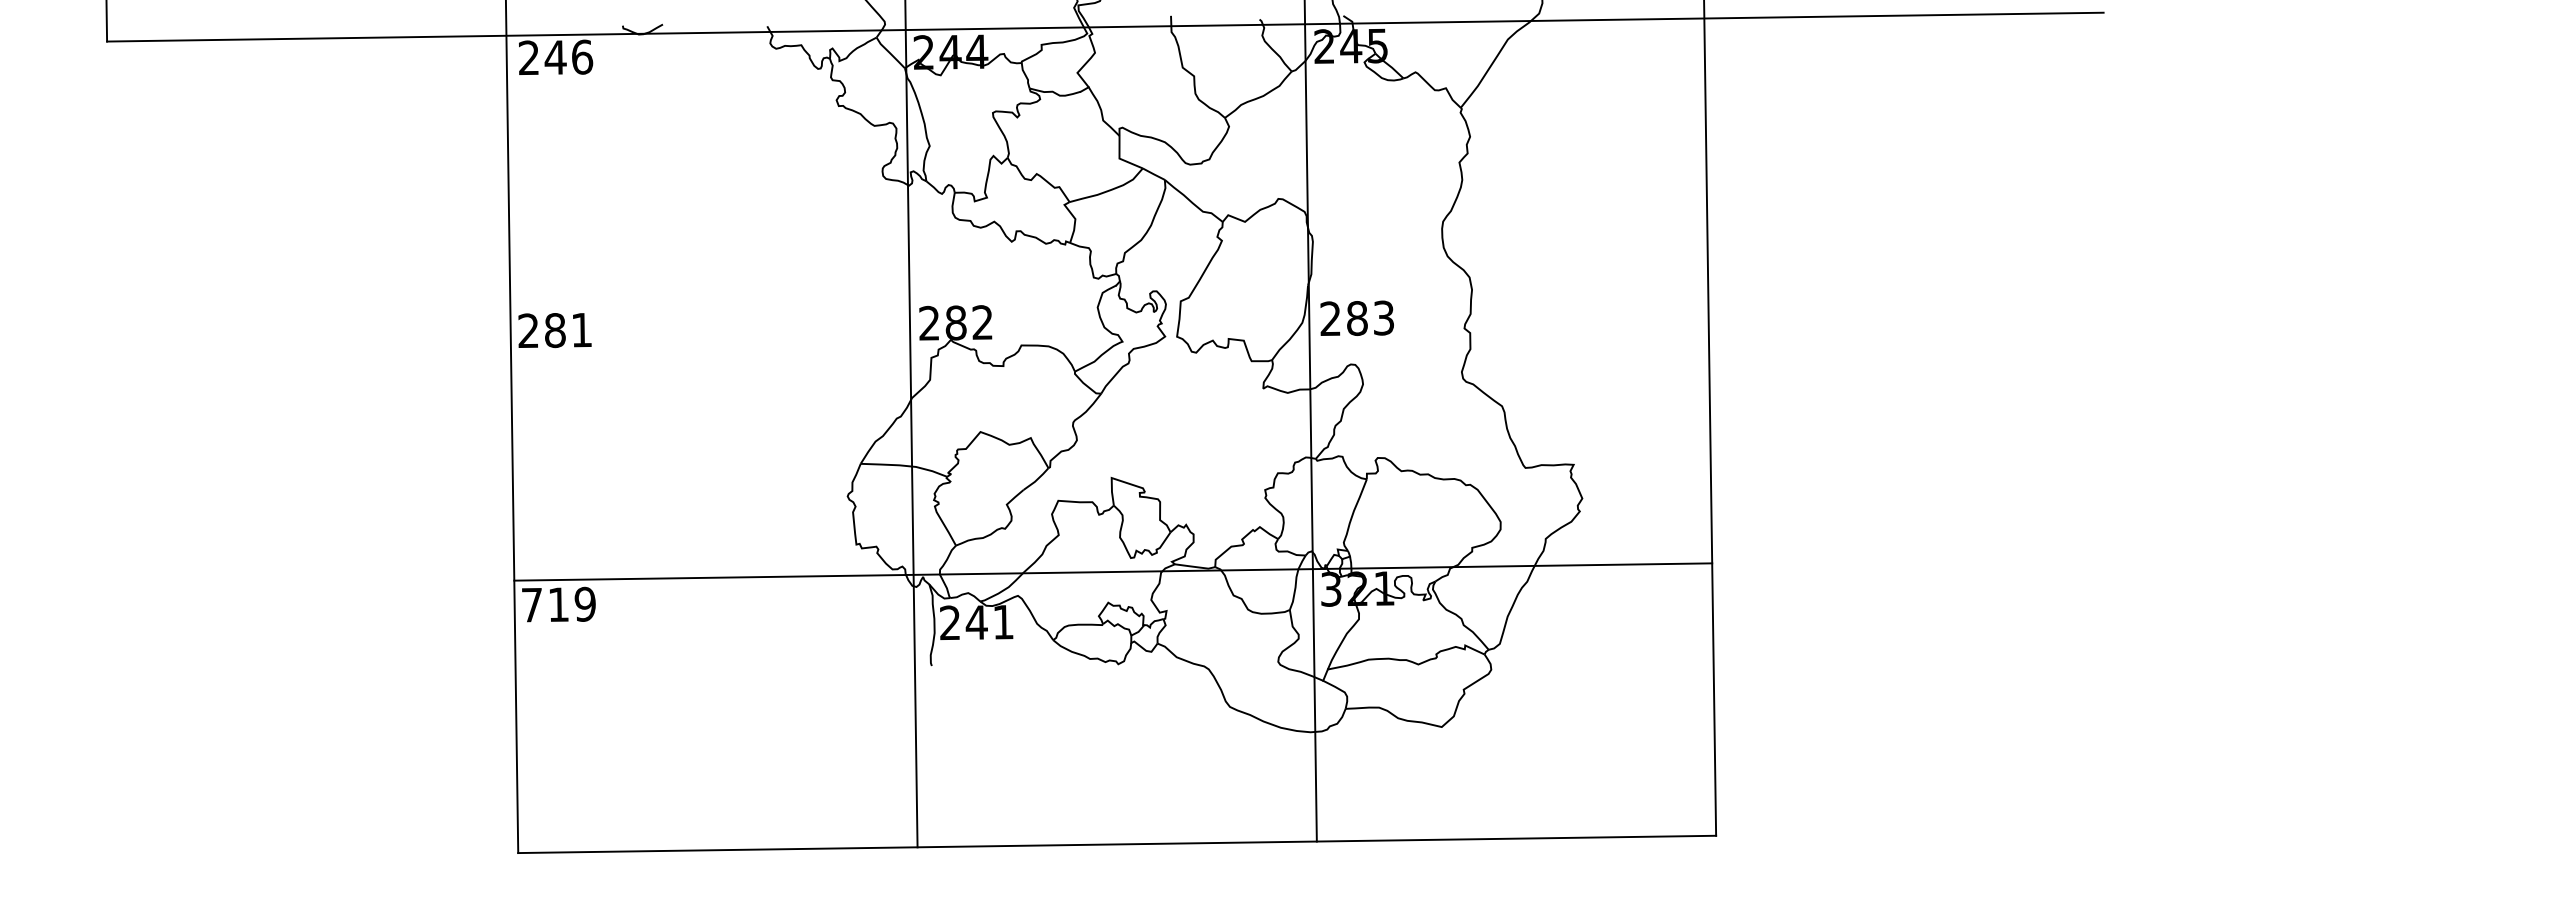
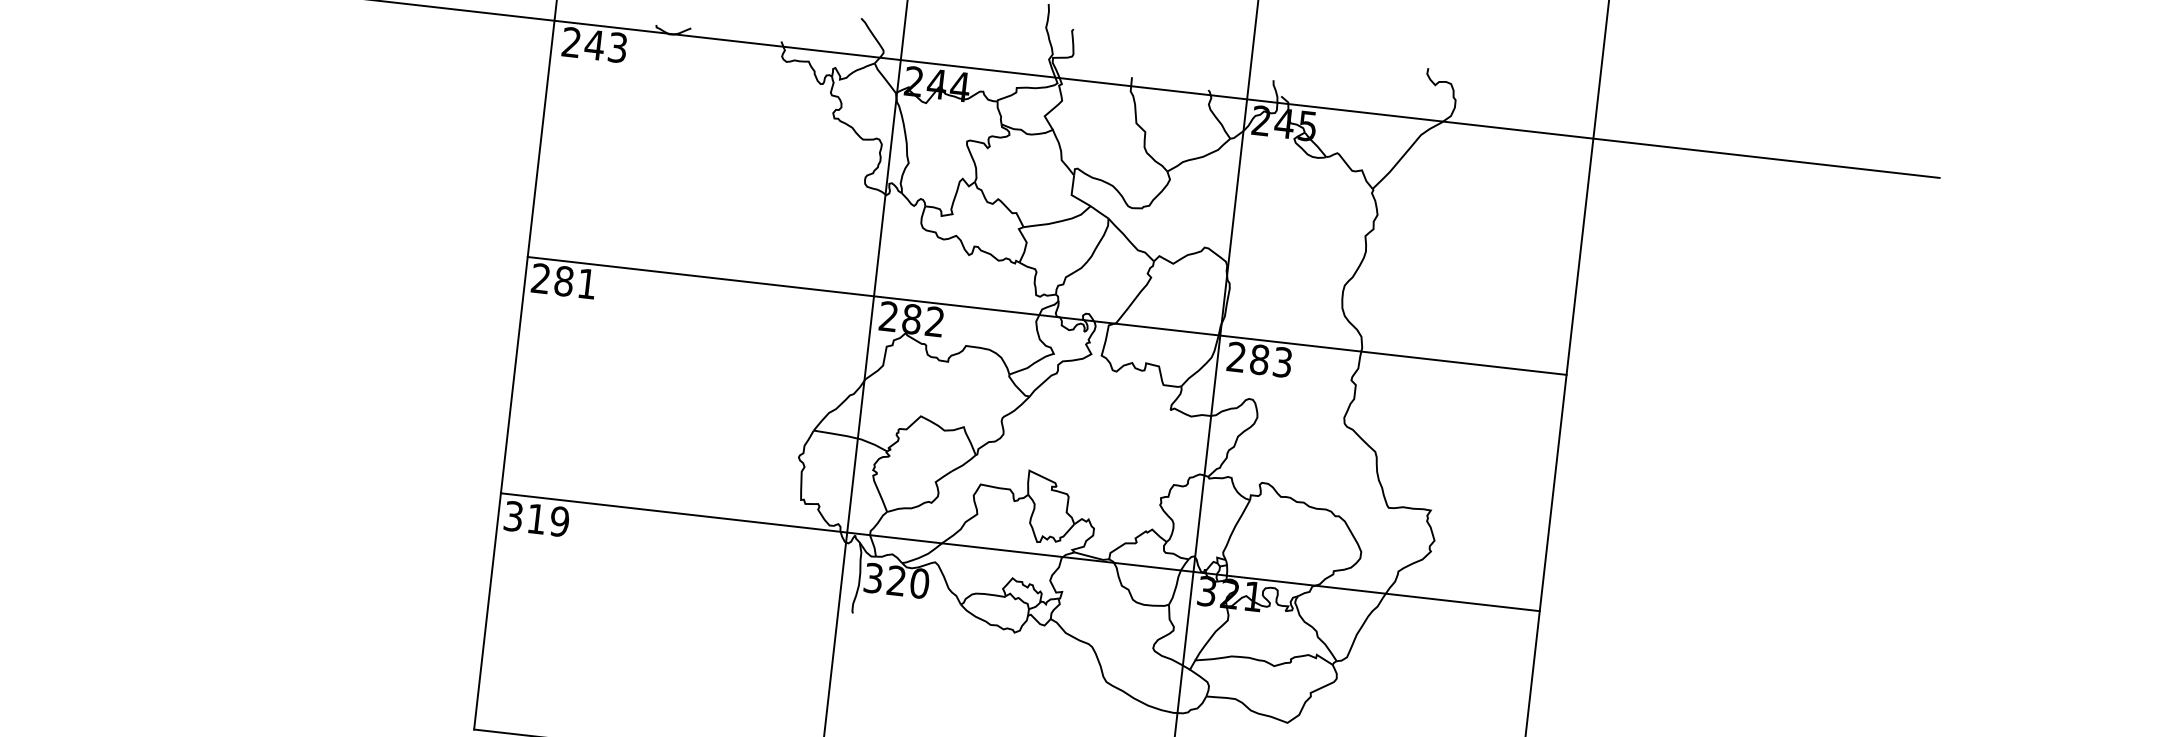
text: (582, 56) -> (618, 47), 246 -> 243
line: (1109, 299) -> (1047, 315), added
text: (532, 604) -> (514, 515), 719 -> 319
text: (977, 622) -> (897, 580), 241 -> 320

